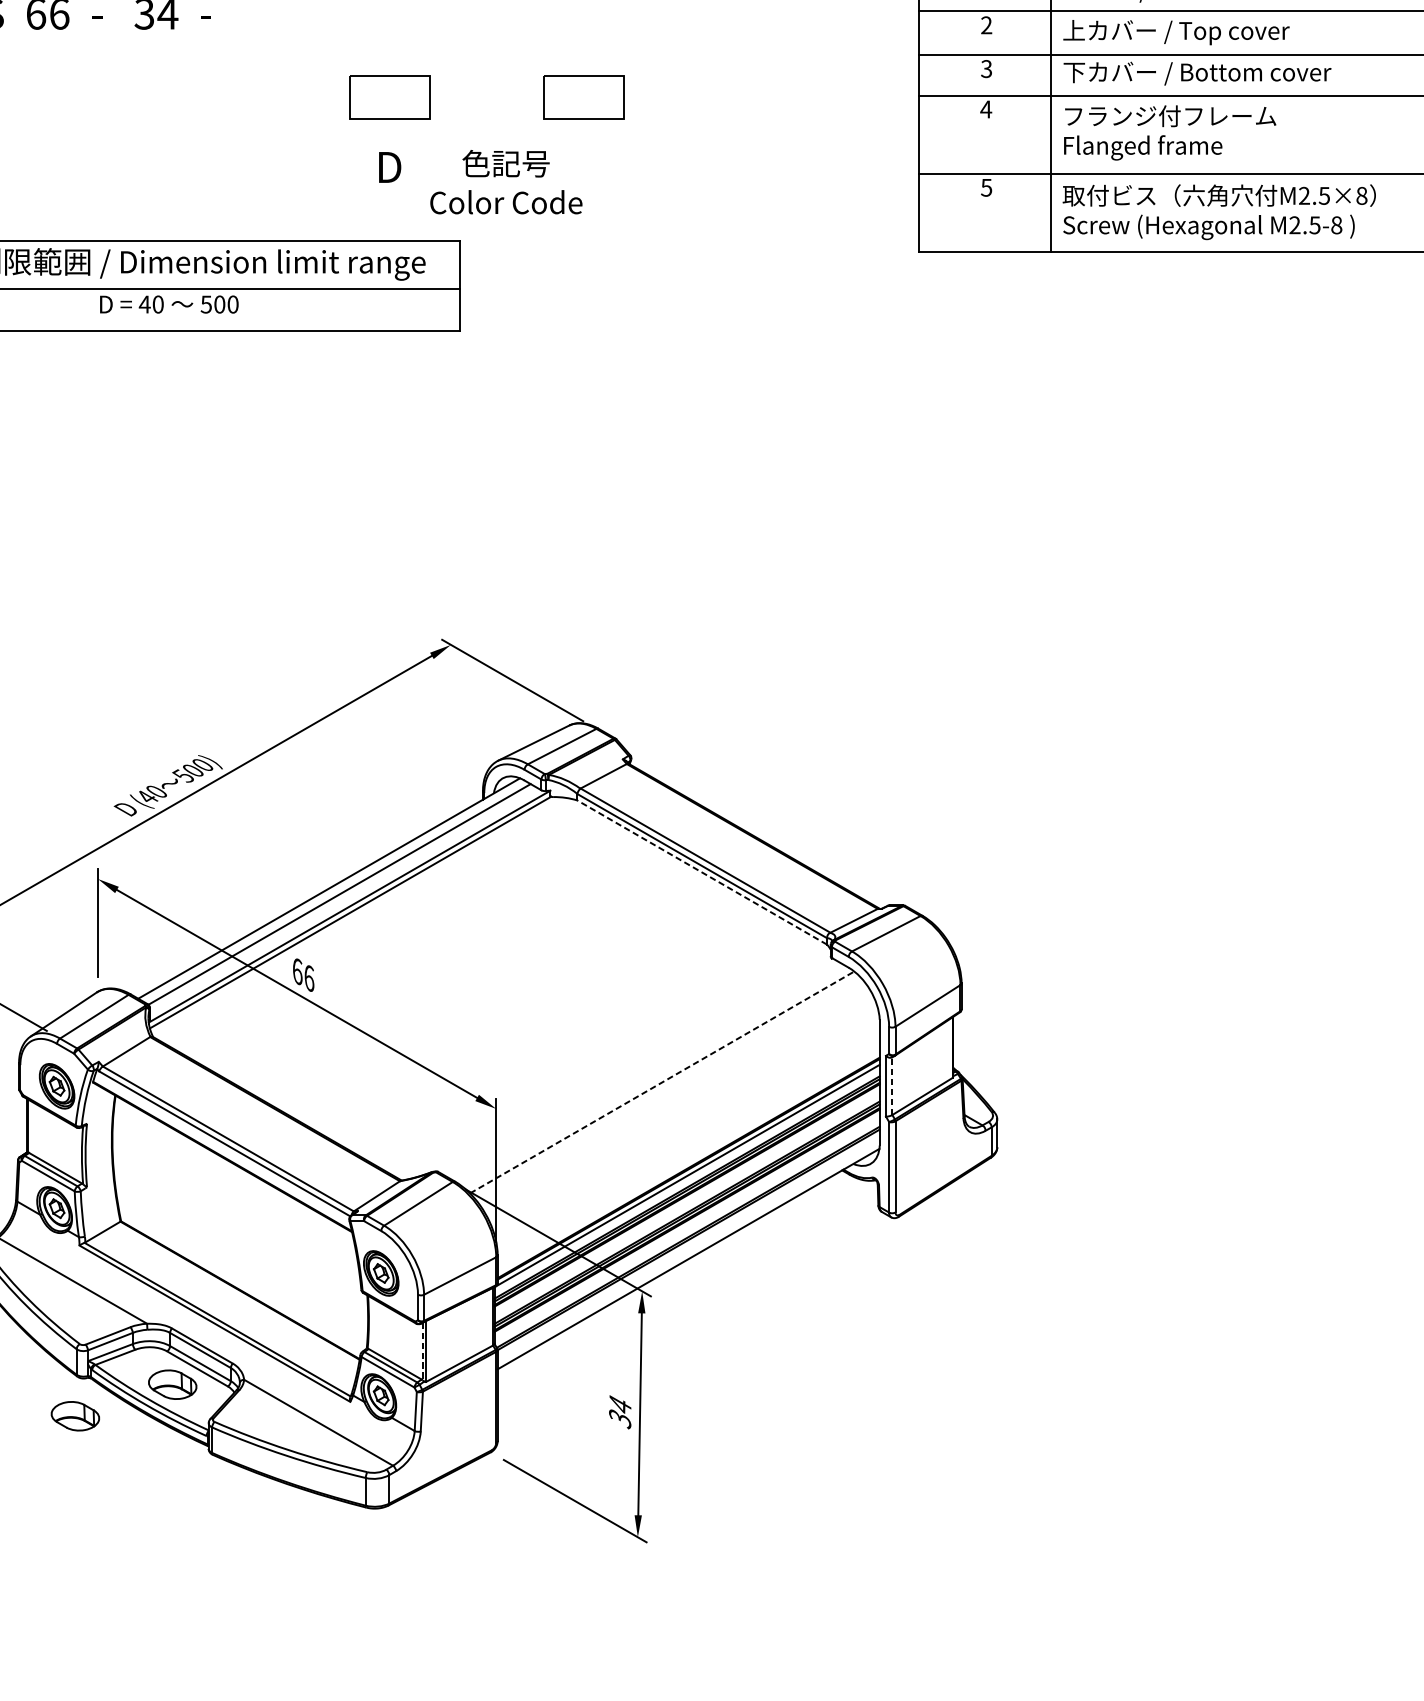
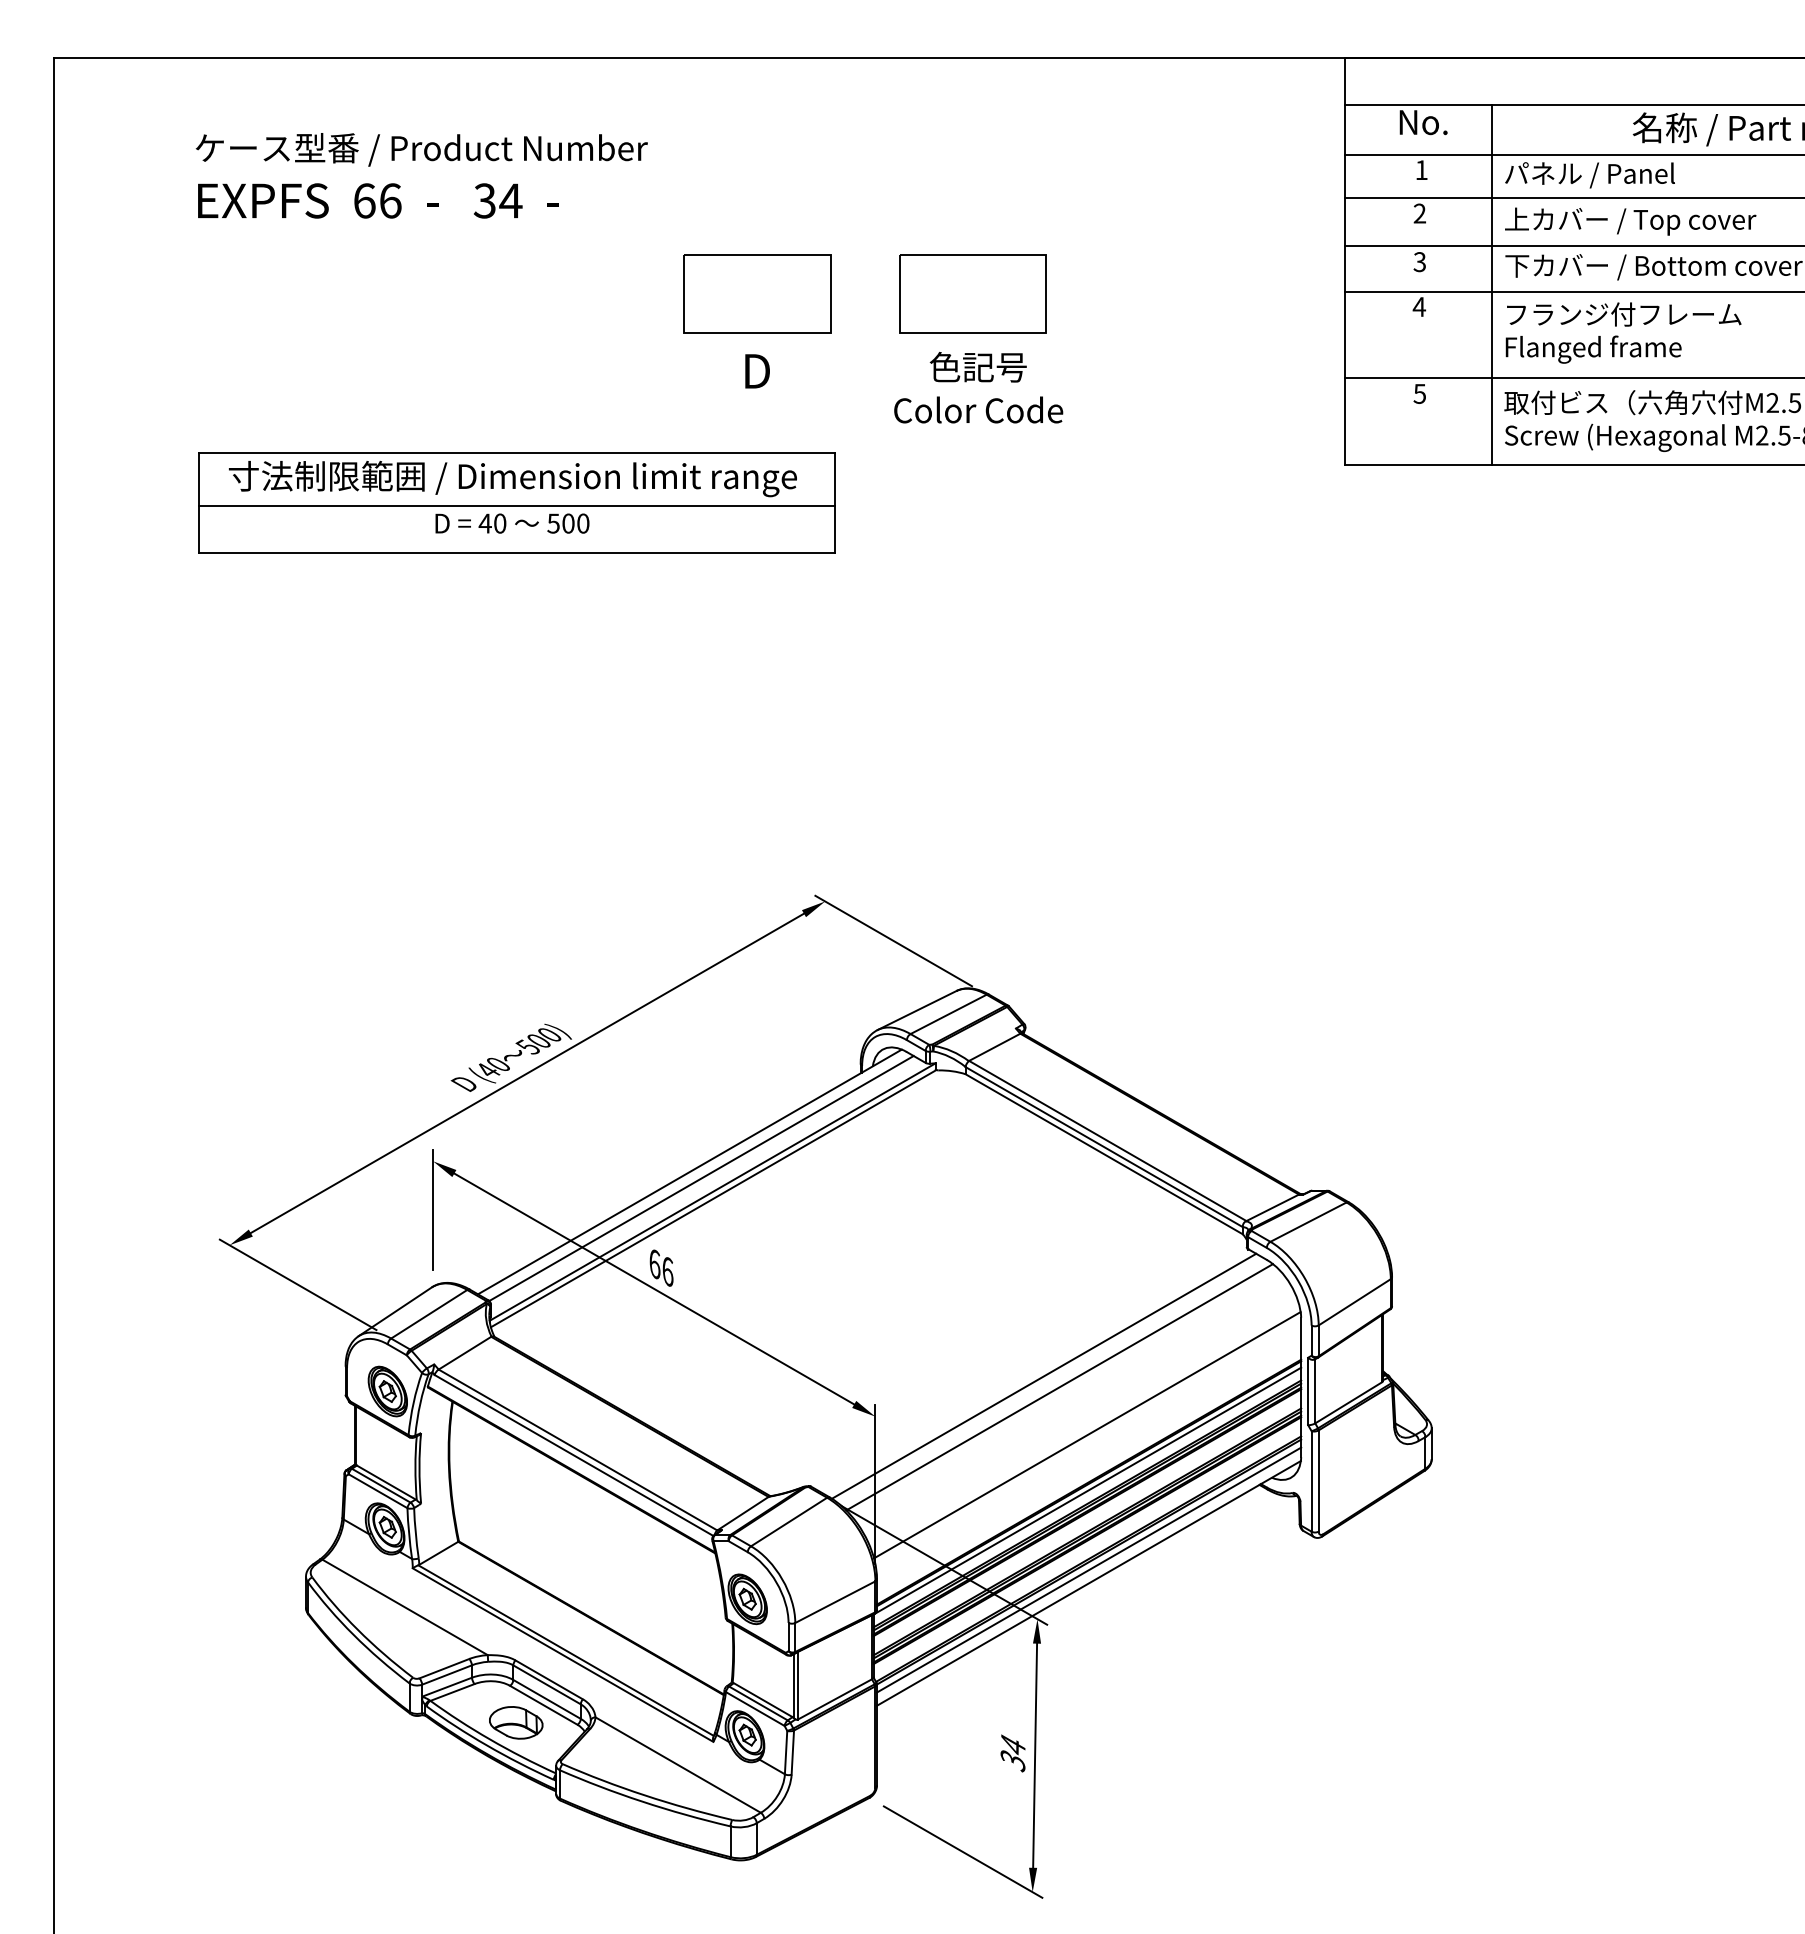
part: (390, 97) -> (757, 293), size x1.67
part: (583, 97) -> (972, 293), size x1.67
text: (506, 181) -> (978, 387), moved
line: (701, 872) -> (1103, 1154), dashed -> solid
line: (648, 1071) -> (1044, 1375), added
line: (662, 1082) -> (1060, 1387), dashed -> solid
line: (892, 1085) -> (1315, 1390), dashed -> solid
line: (687, 1125) -> (1087, 1435), added
line: (689, 1246) -> (1089, 1569), added
line: (422, 1351) -> (793, 1686), dashed -> solid
part: (75, 1415) -> (408, 1757), removed

